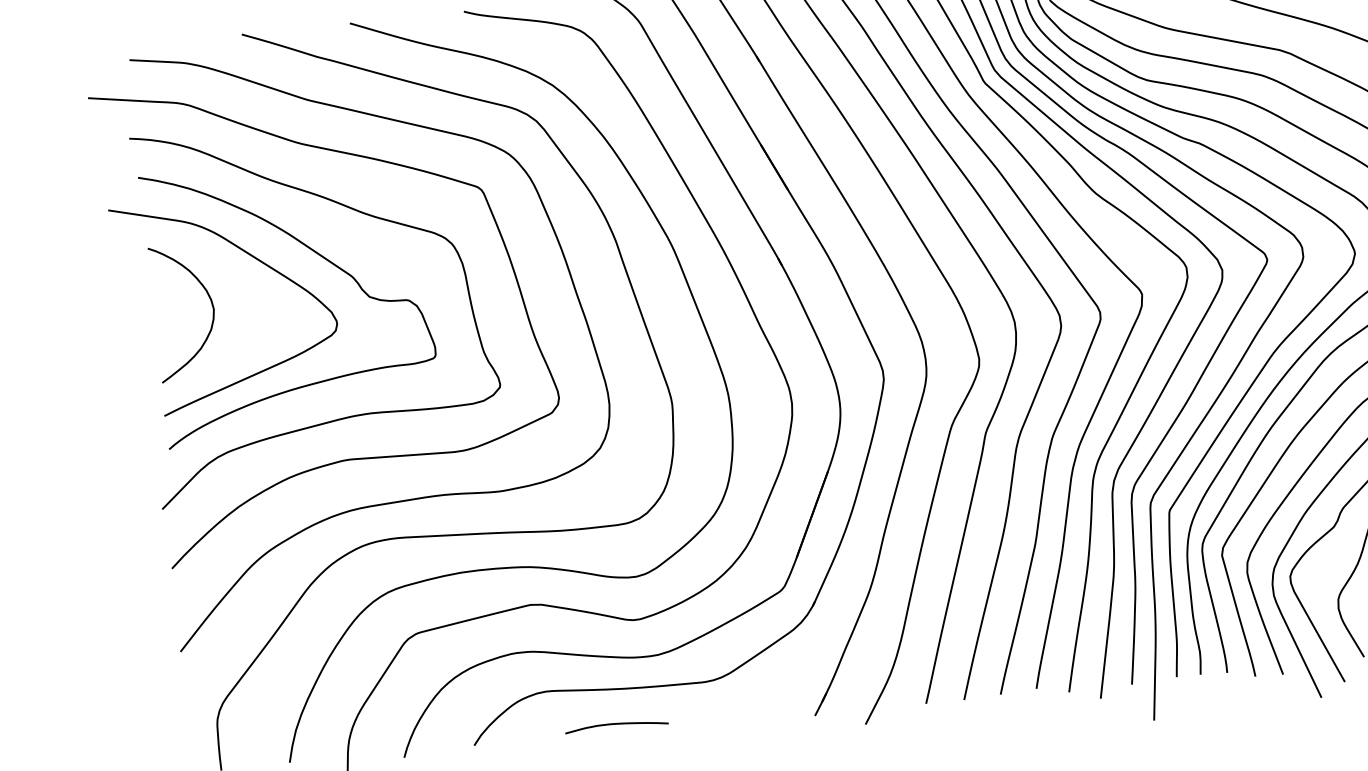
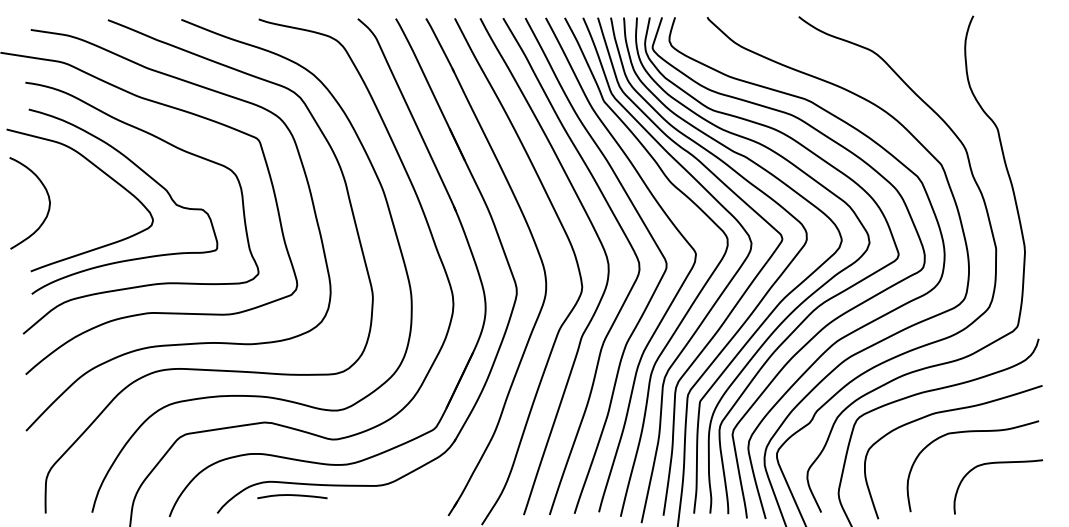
curve: (211, 307) -> (48, 201), moved
curve: (616, 724) -> (292, 495), moved

